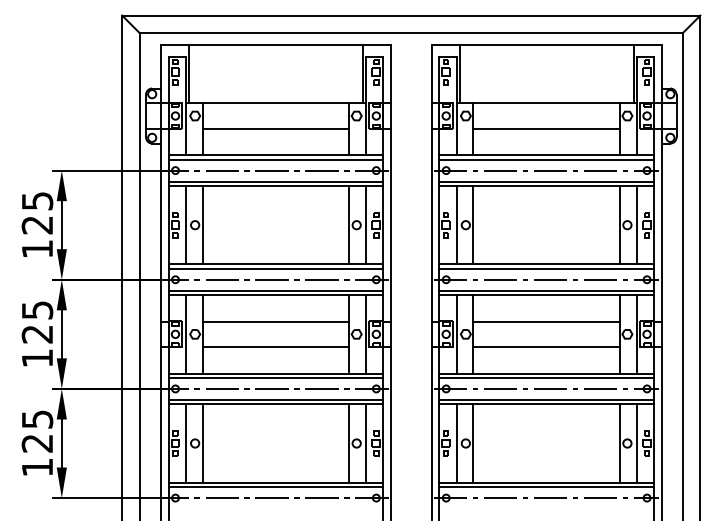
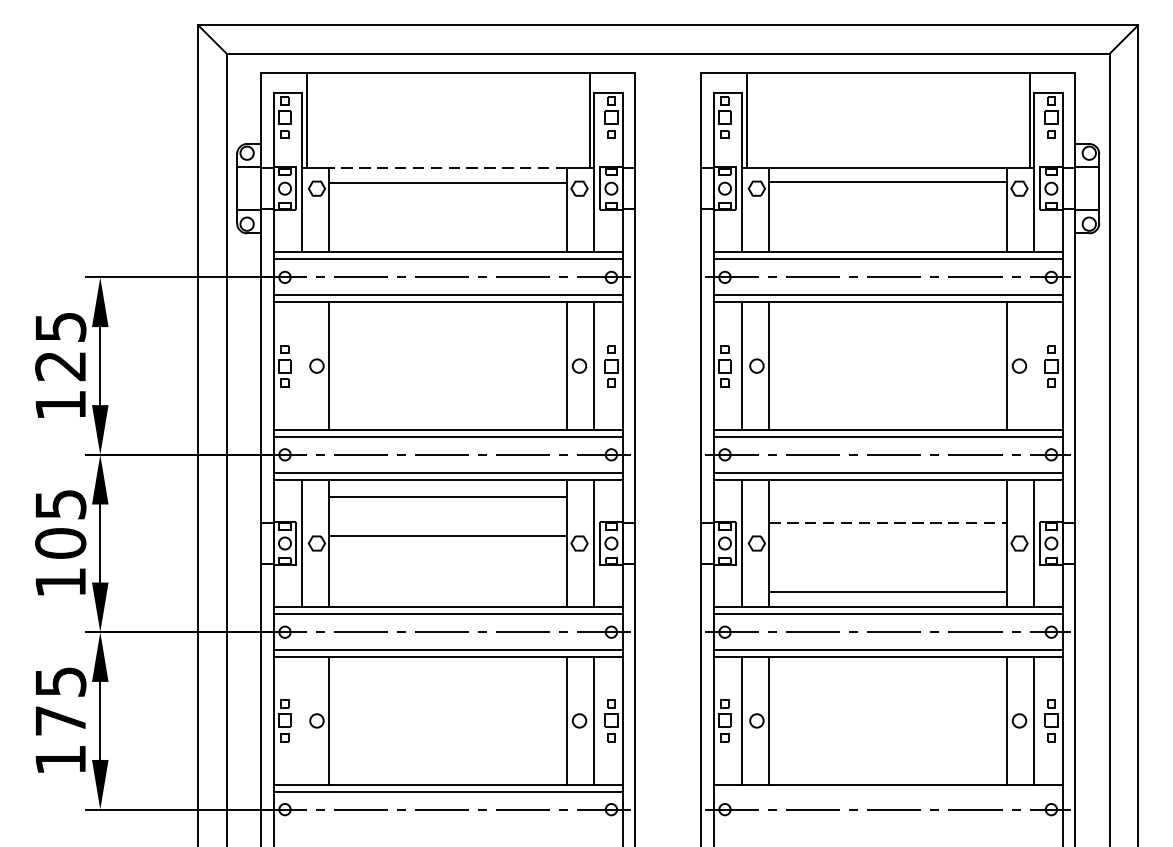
line: (275, 103) -> (447, 168), solid -> dashed
line: (275, 128) -> (447, 182), moved
line: (546, 128) -> (887, 181), moved
line: (185, 225) -> (301, 366), removed
line: (636, 225) -> (1034, 366), removed
line: (275, 321) -> (447, 496), moved
line: (547, 321) -> (889, 522), solid -> dashed
text: (37, 333) -> (60, 542), 125 -> 105
line: (275, 347) -> (447, 537), moved
line: (546, 347) -> (887, 592), moved
text: (36, 443) -> (59, 720), 125 -> 175
line: (185, 443) -> (301, 720), removed
line: (546, 487) -> (887, 792), removed

